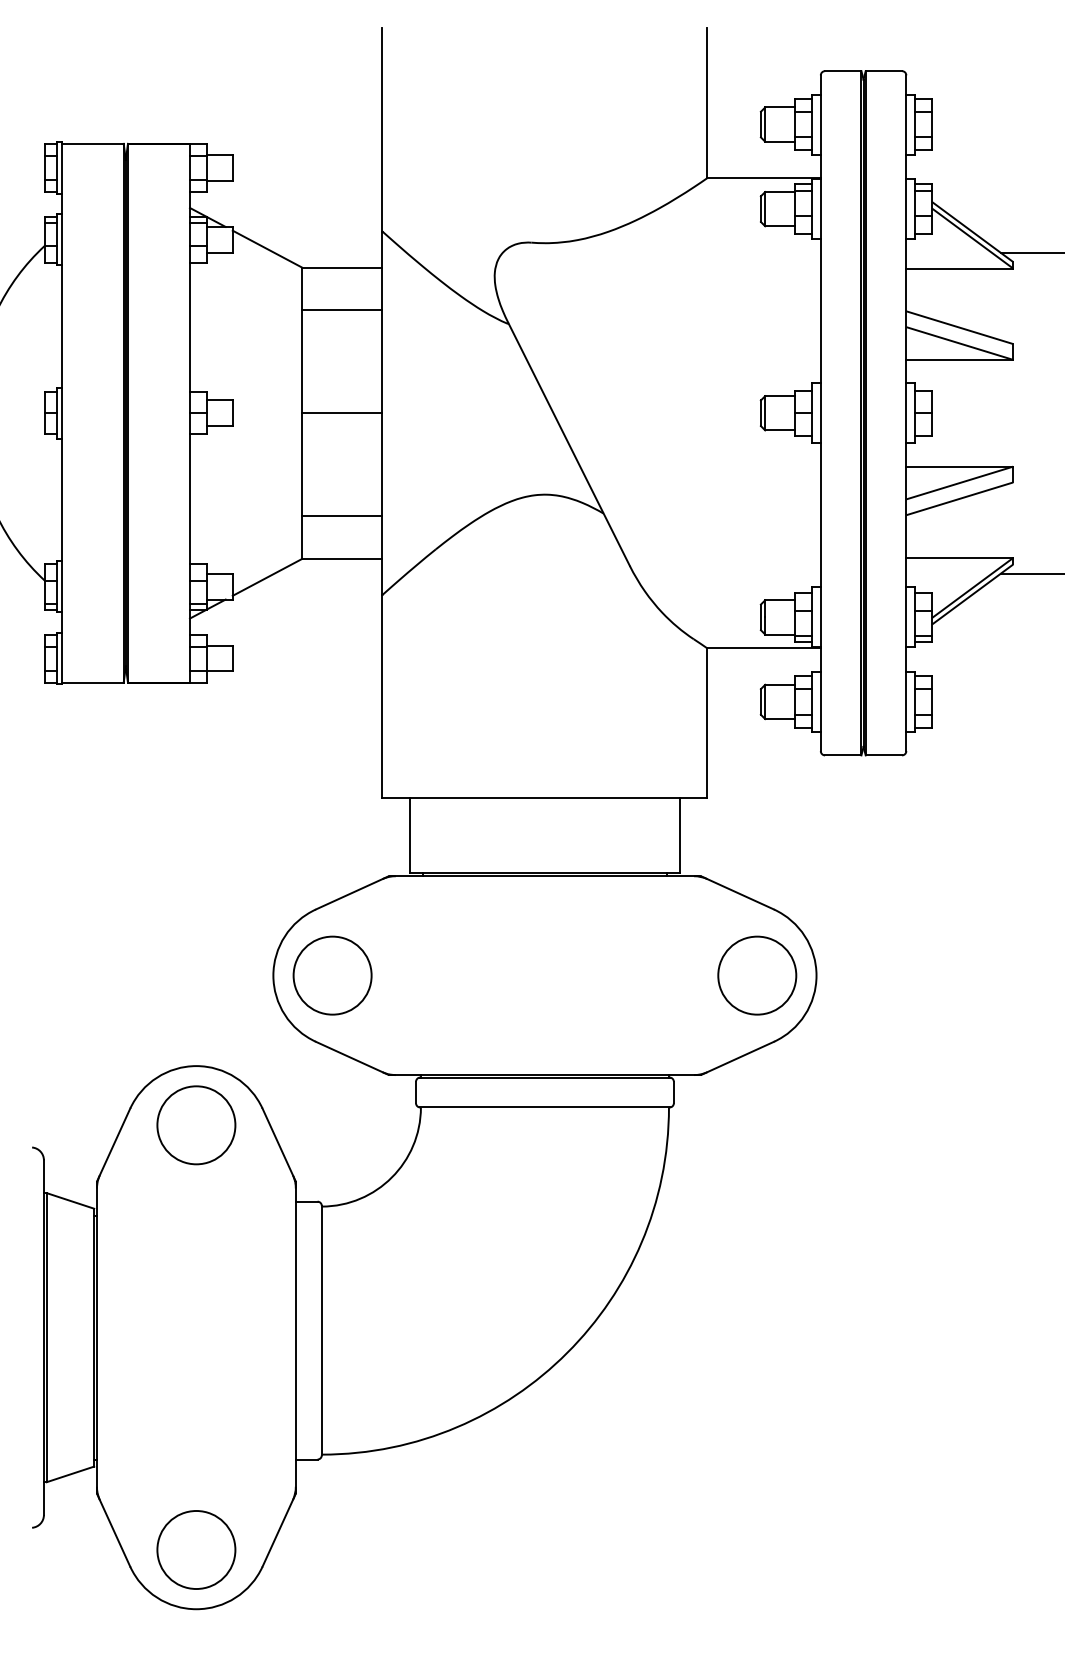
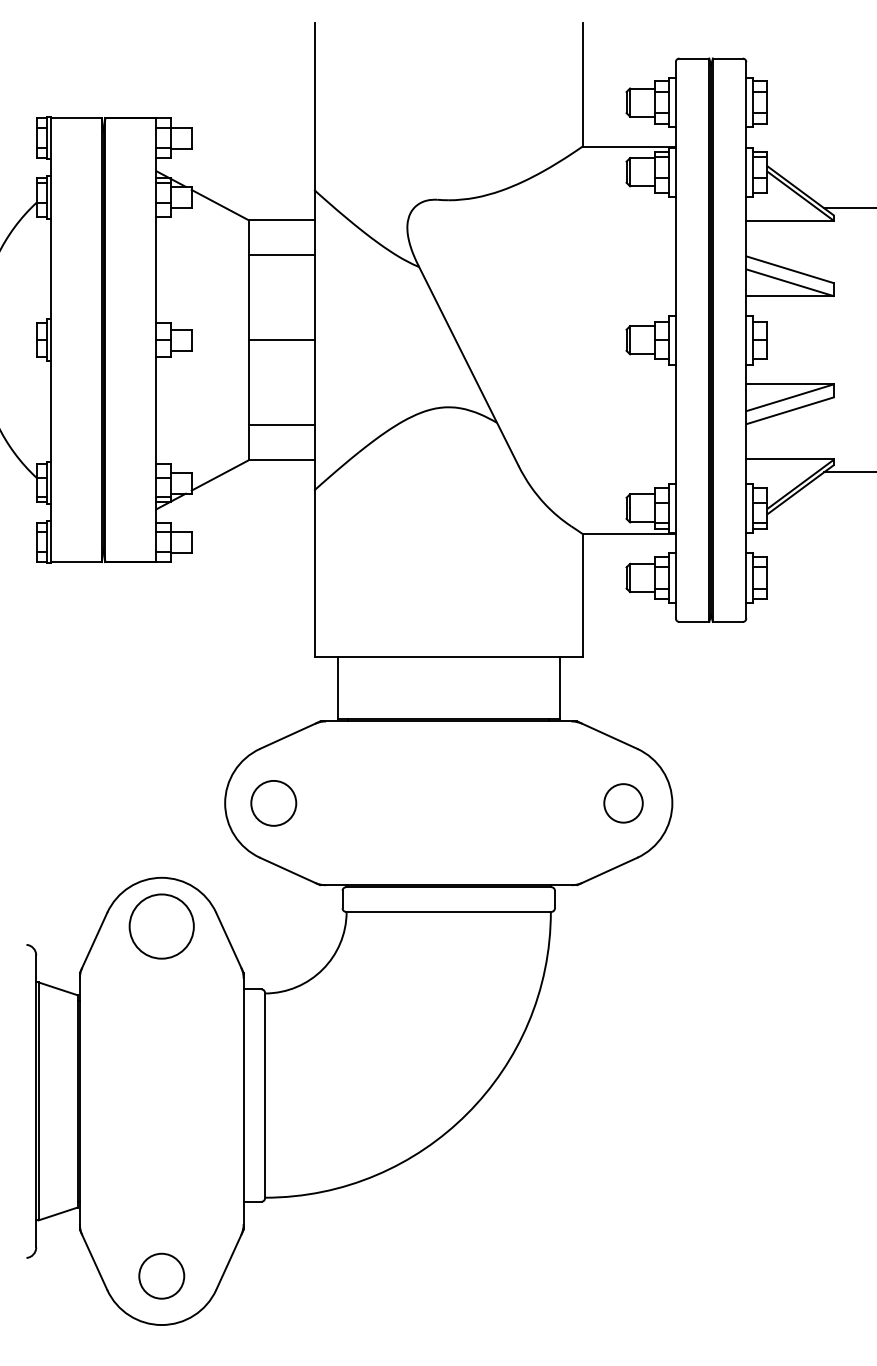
circle: (332, 975) -> (273, 803), size x0.7
circle: (757, 975) -> (623, 803), size x0.6
circle: (196, 1550) -> (161, 1276), size x0.7

